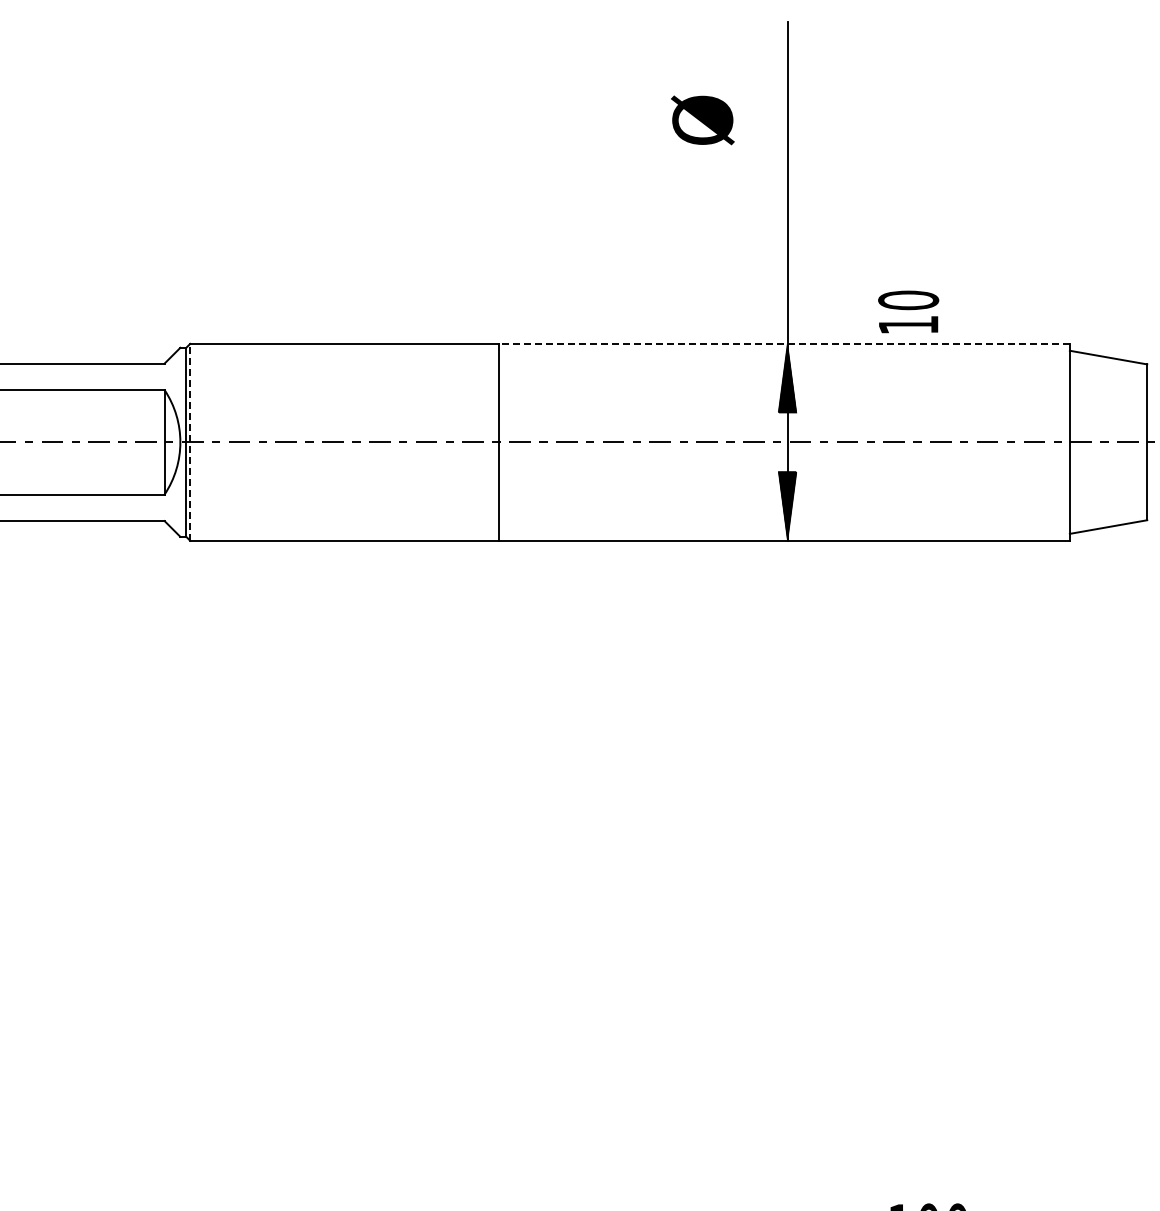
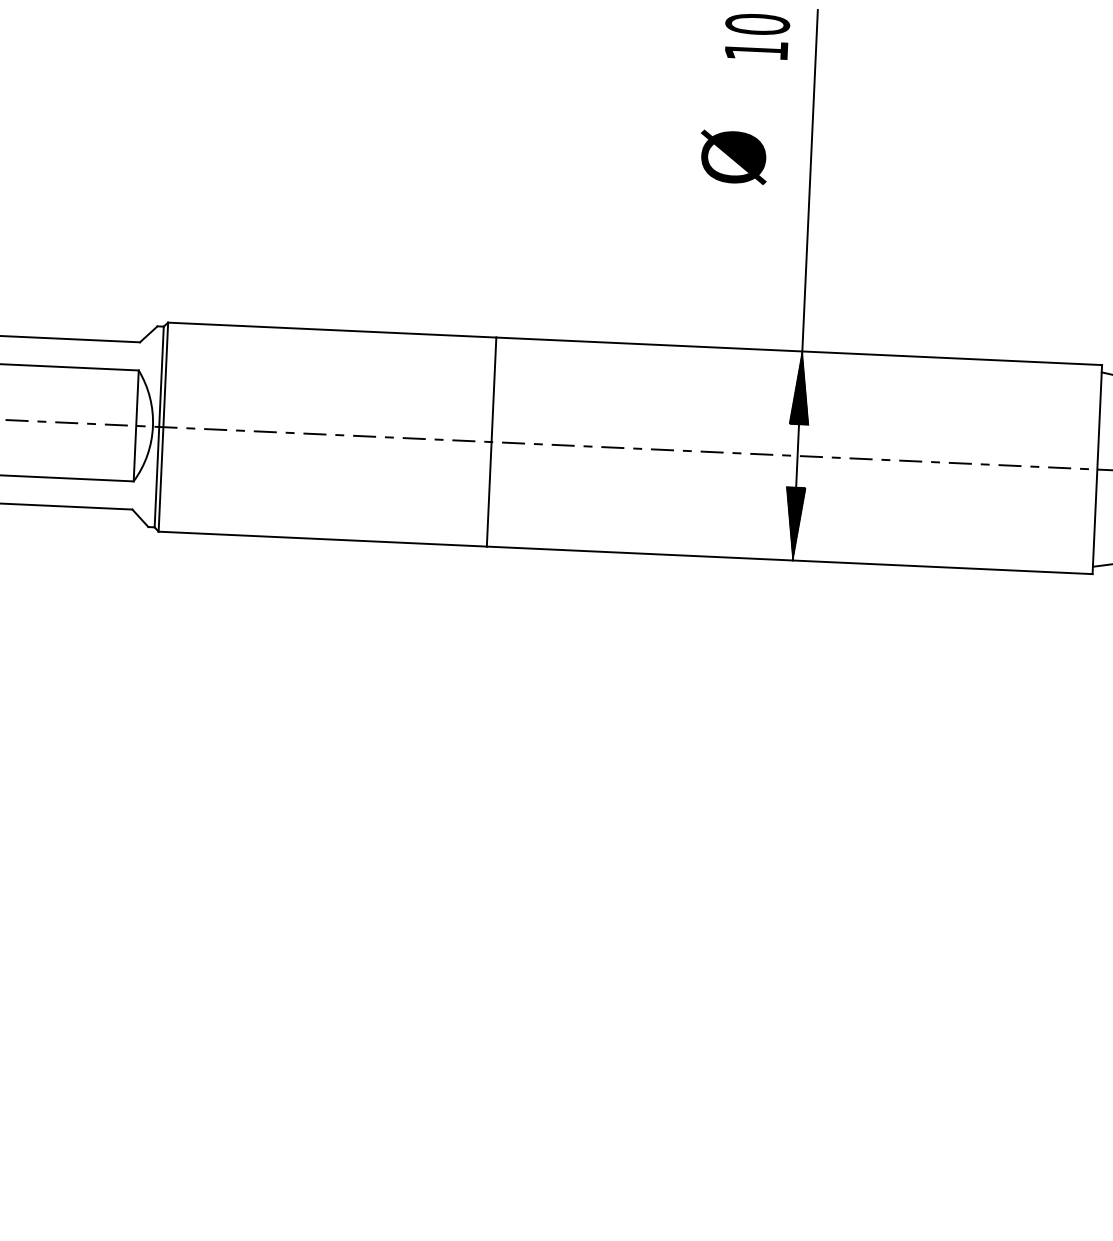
text: (702, 120) -> (733, 157), moved
text: (908, 311) -> (757, 36), moved
line: (784, 343) -> (799, 350), dashed -> solid
line: (190, 441) -> (163, 426), dashed -> solid

